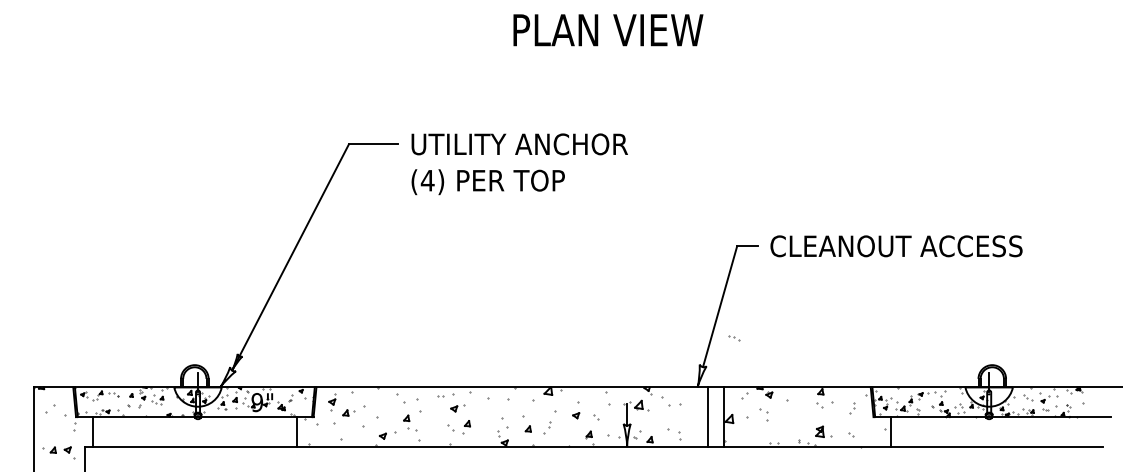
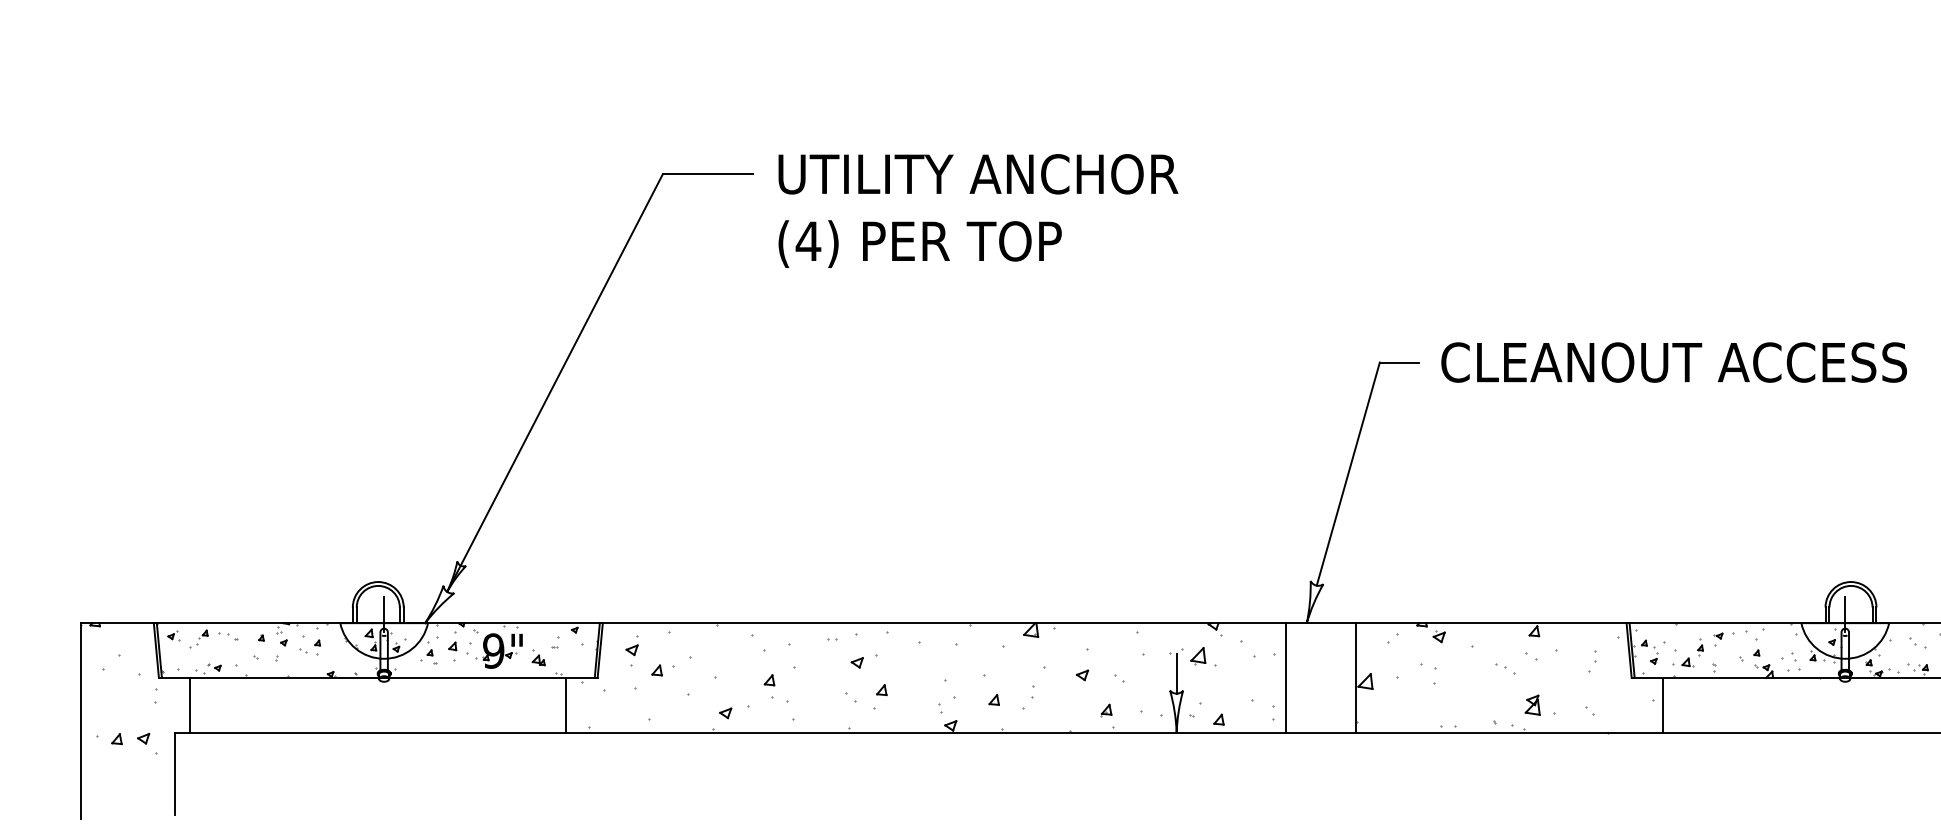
part: (734, 338) -> (1506, 669), moved
line: (708, 416) -> (1286, 676), moved

